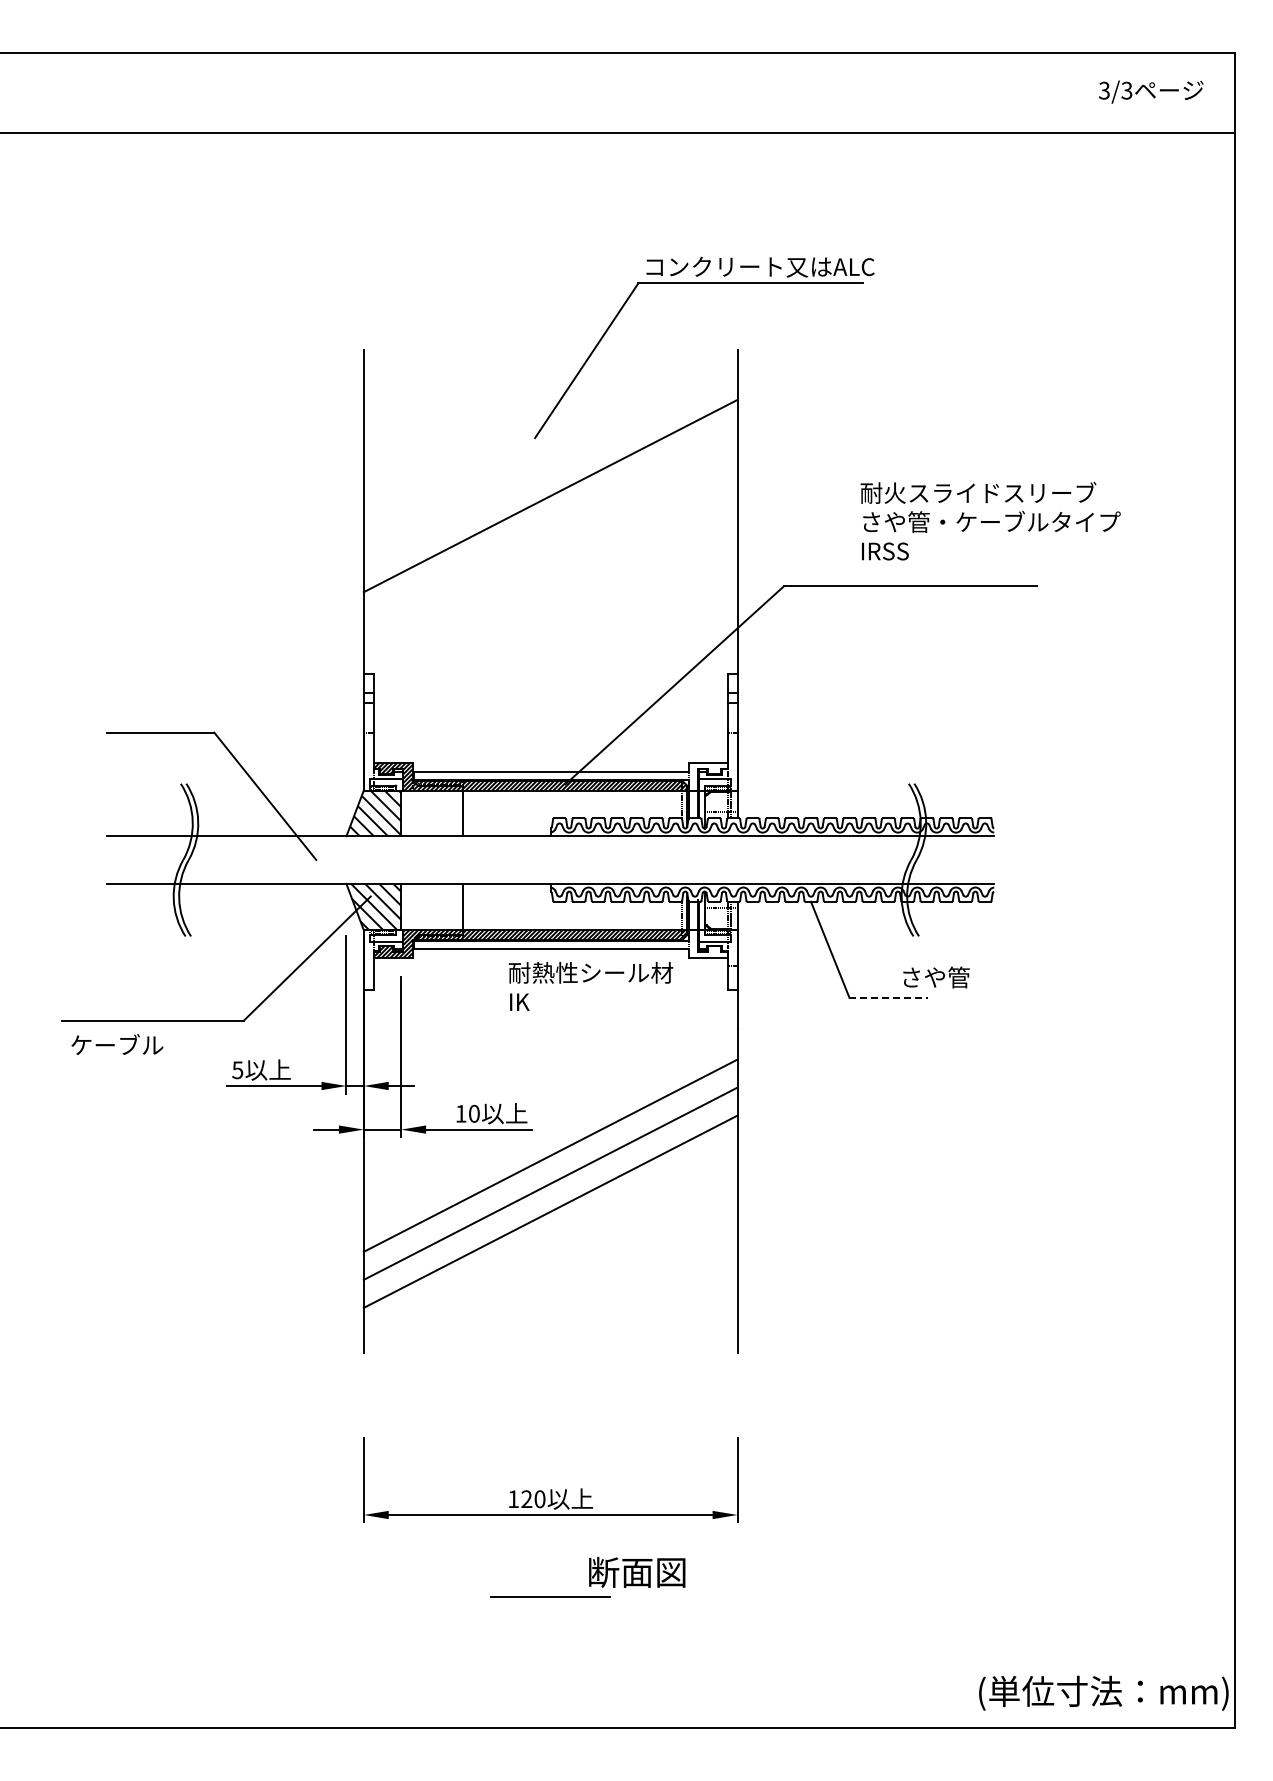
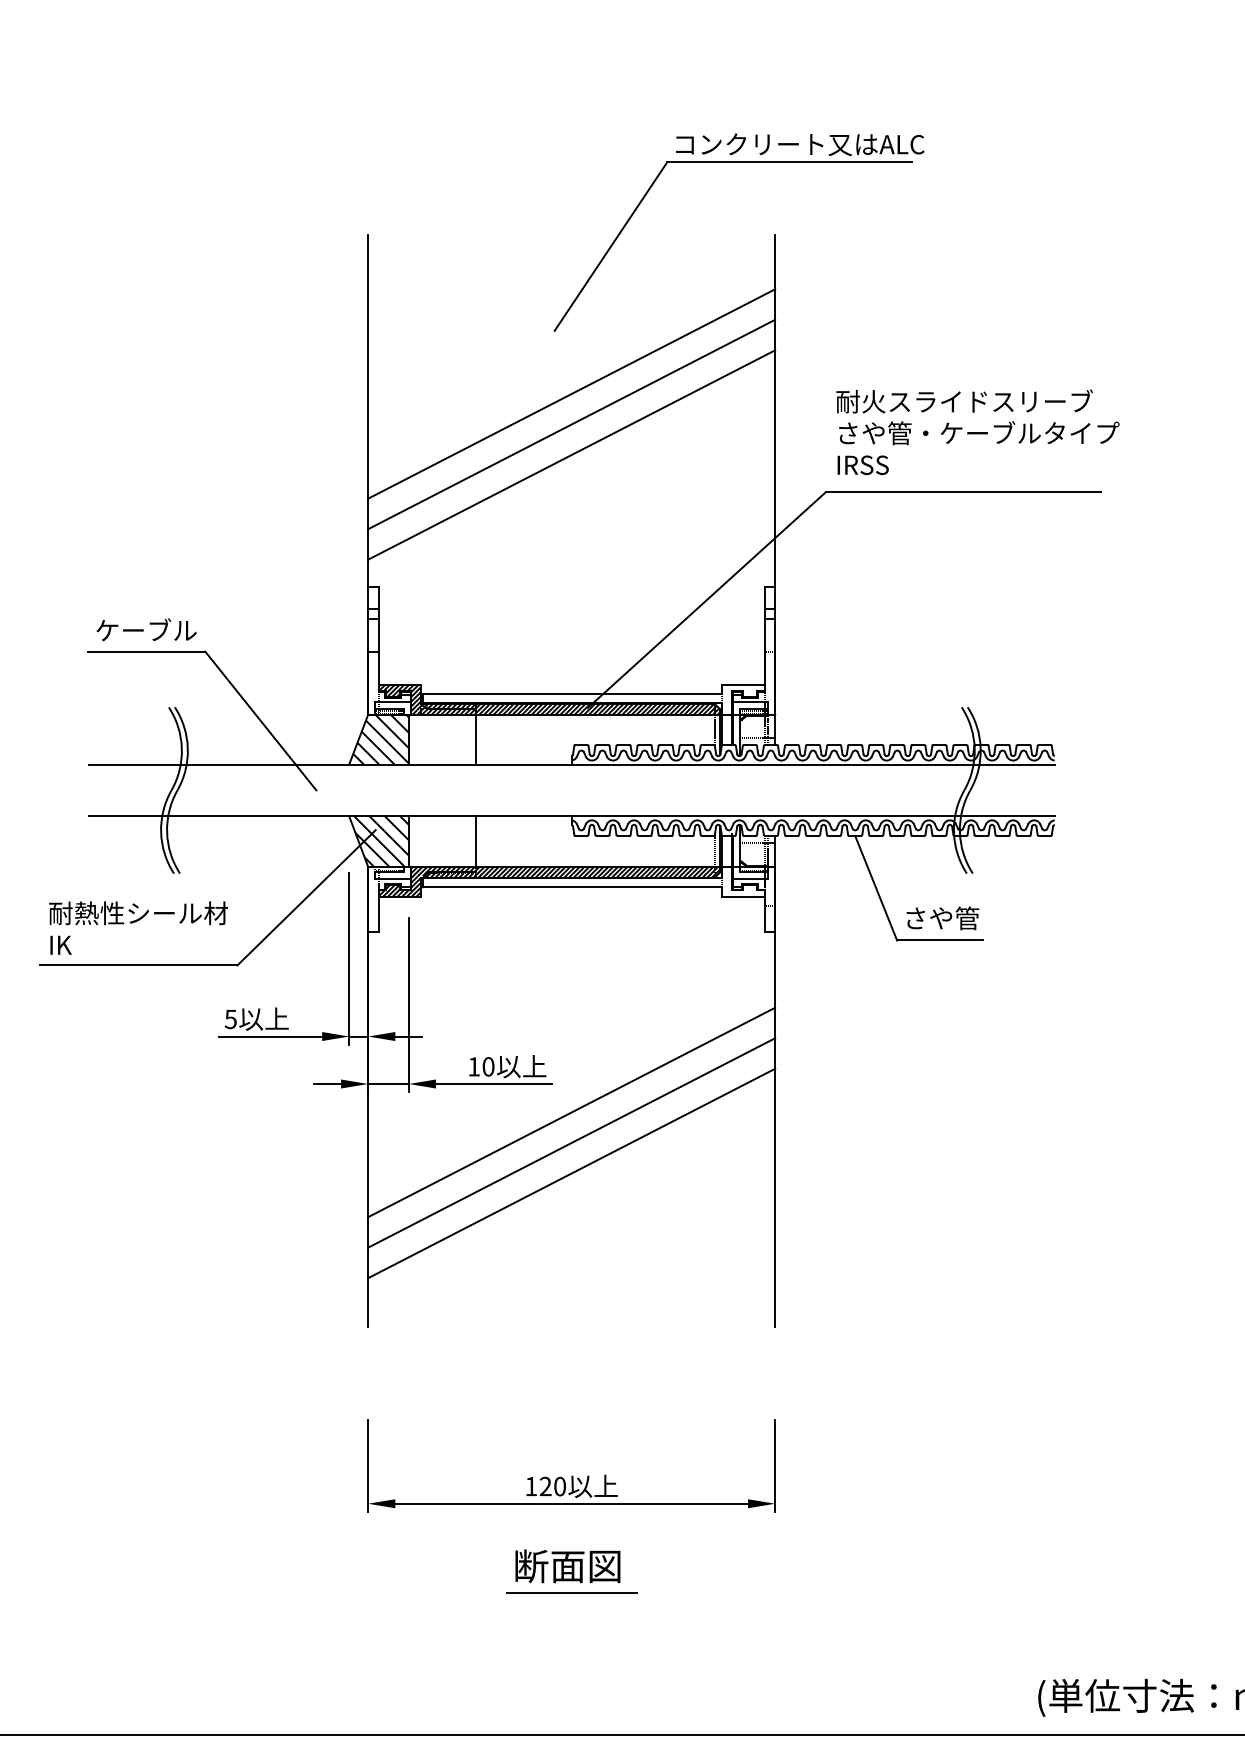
text: (990, 520) -> (977, 431), moved
line: (550, 523) -> (571, 423), added
line: (550, 551) -> (571, 454), added
text: (936, 977) -> (942, 918), moved
text: (590, 986) -> (138, 928), moved
line: (889, 997) -> (940, 940), dashed -> solid
text: (117, 1044) -> (146, 629), moved
text: (637, 1572) -> (568, 1566), moved

